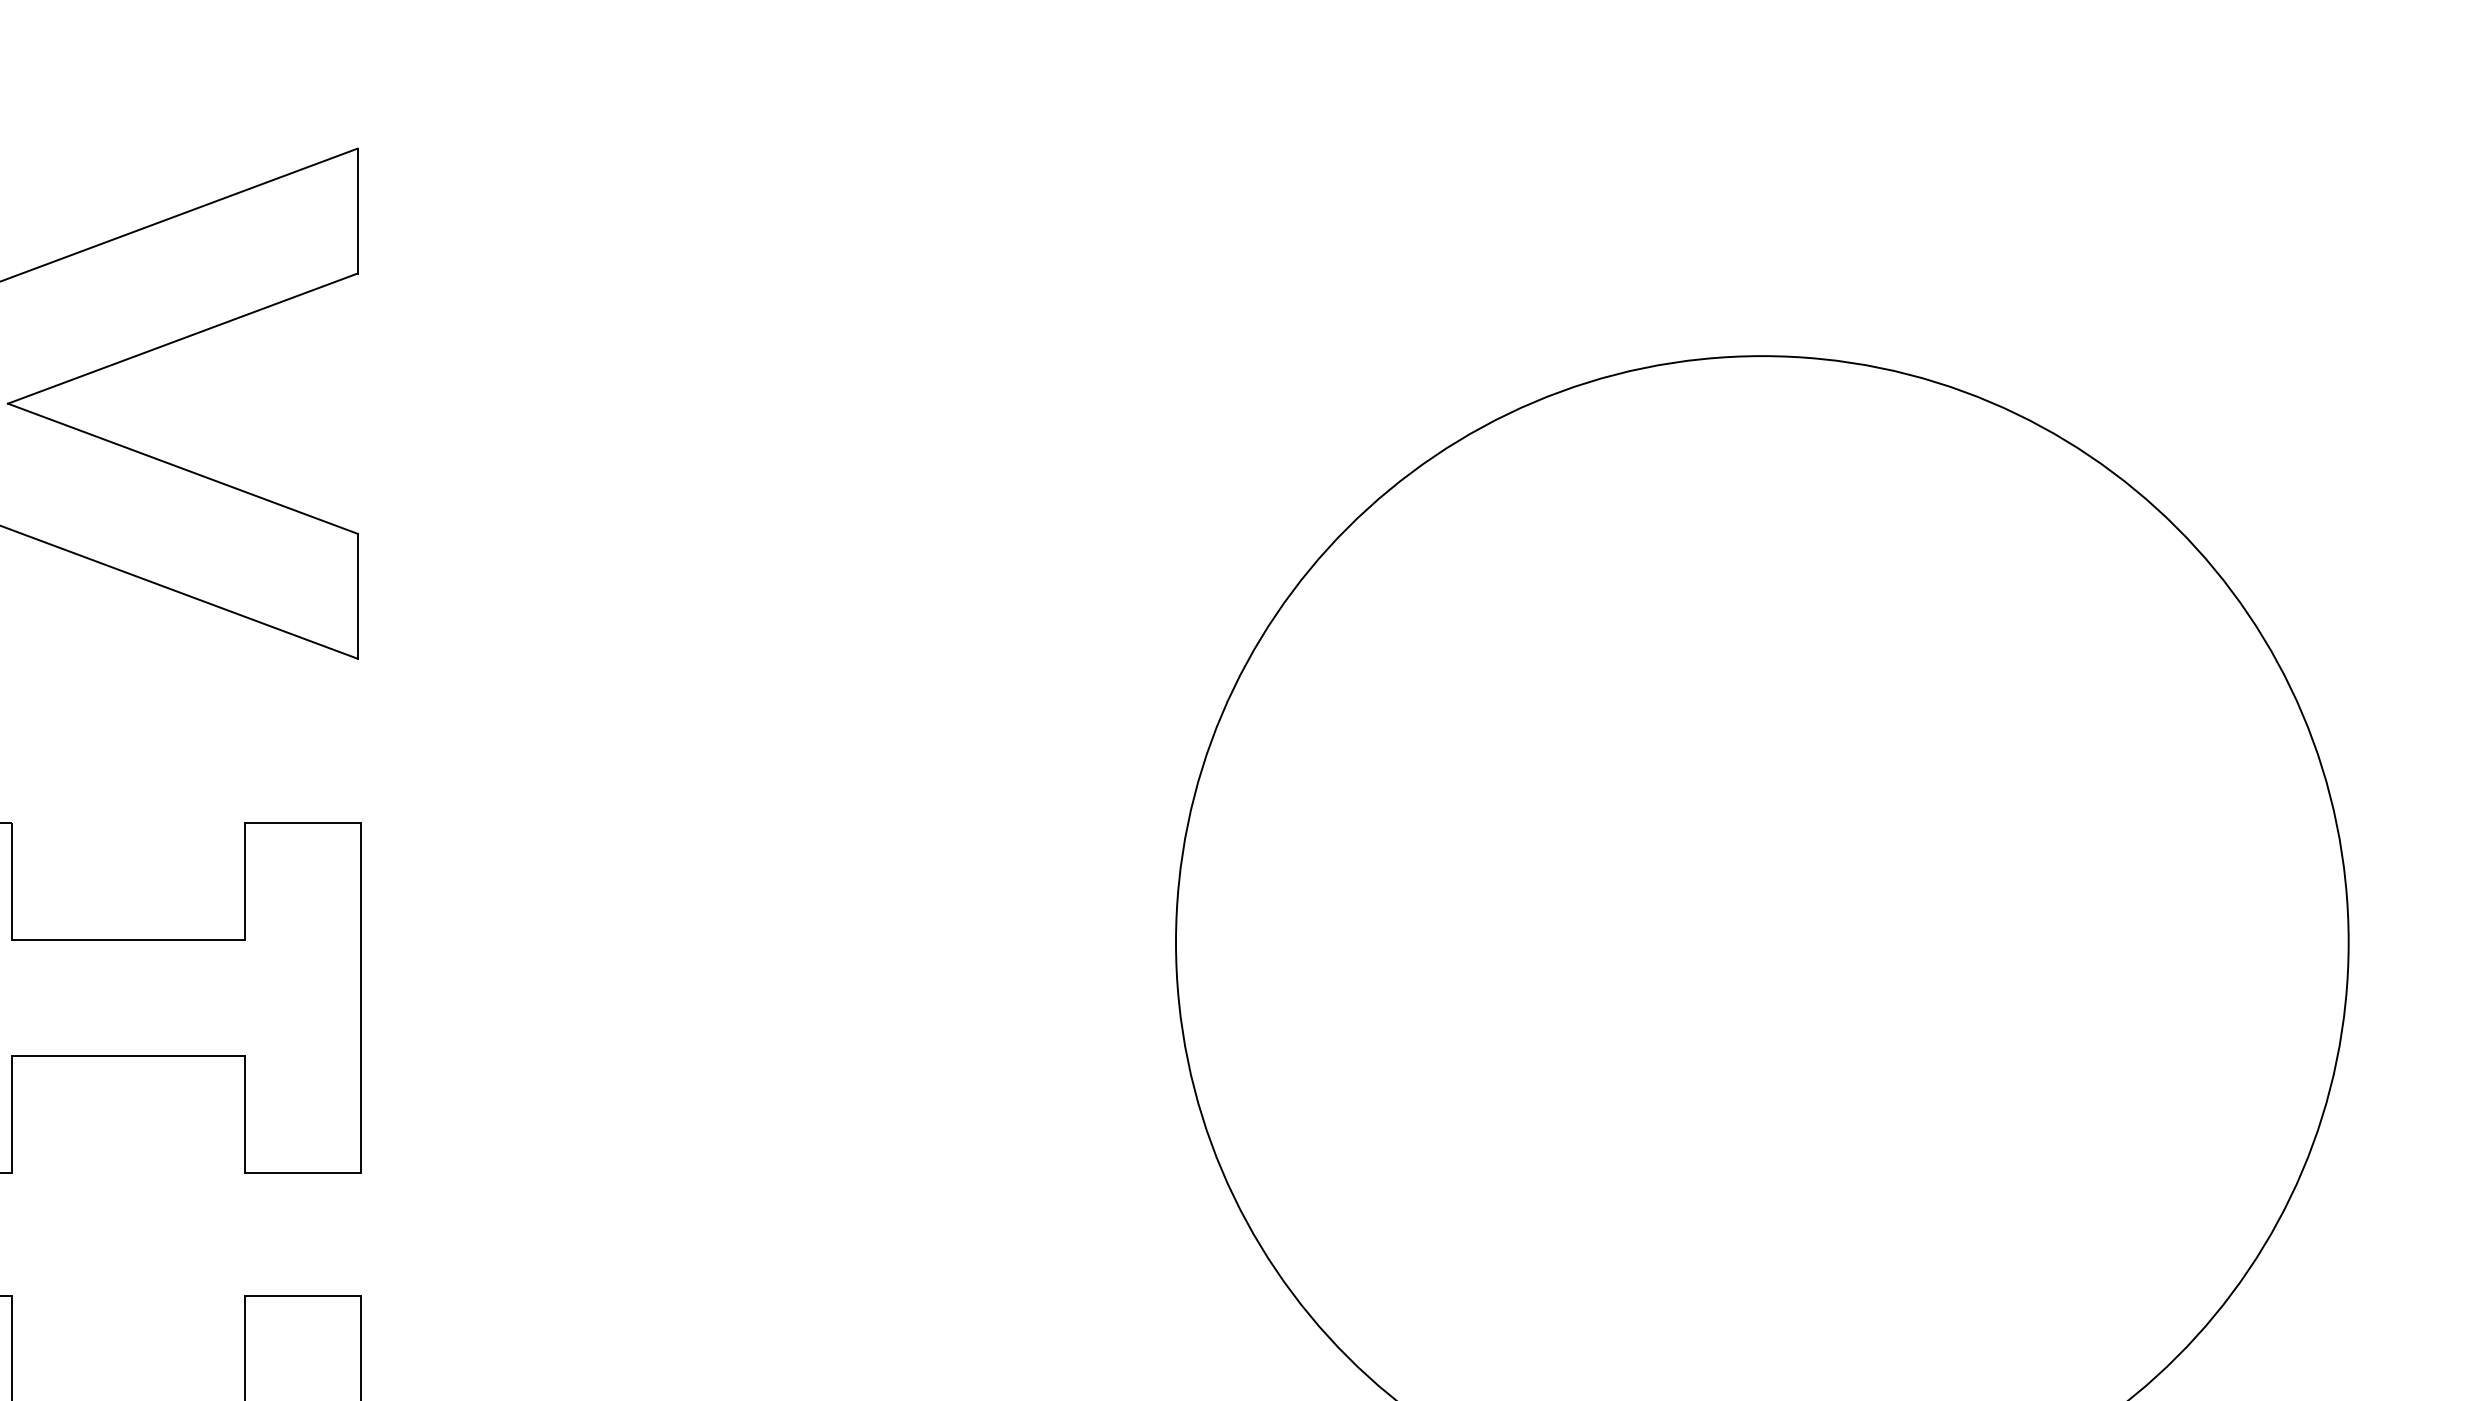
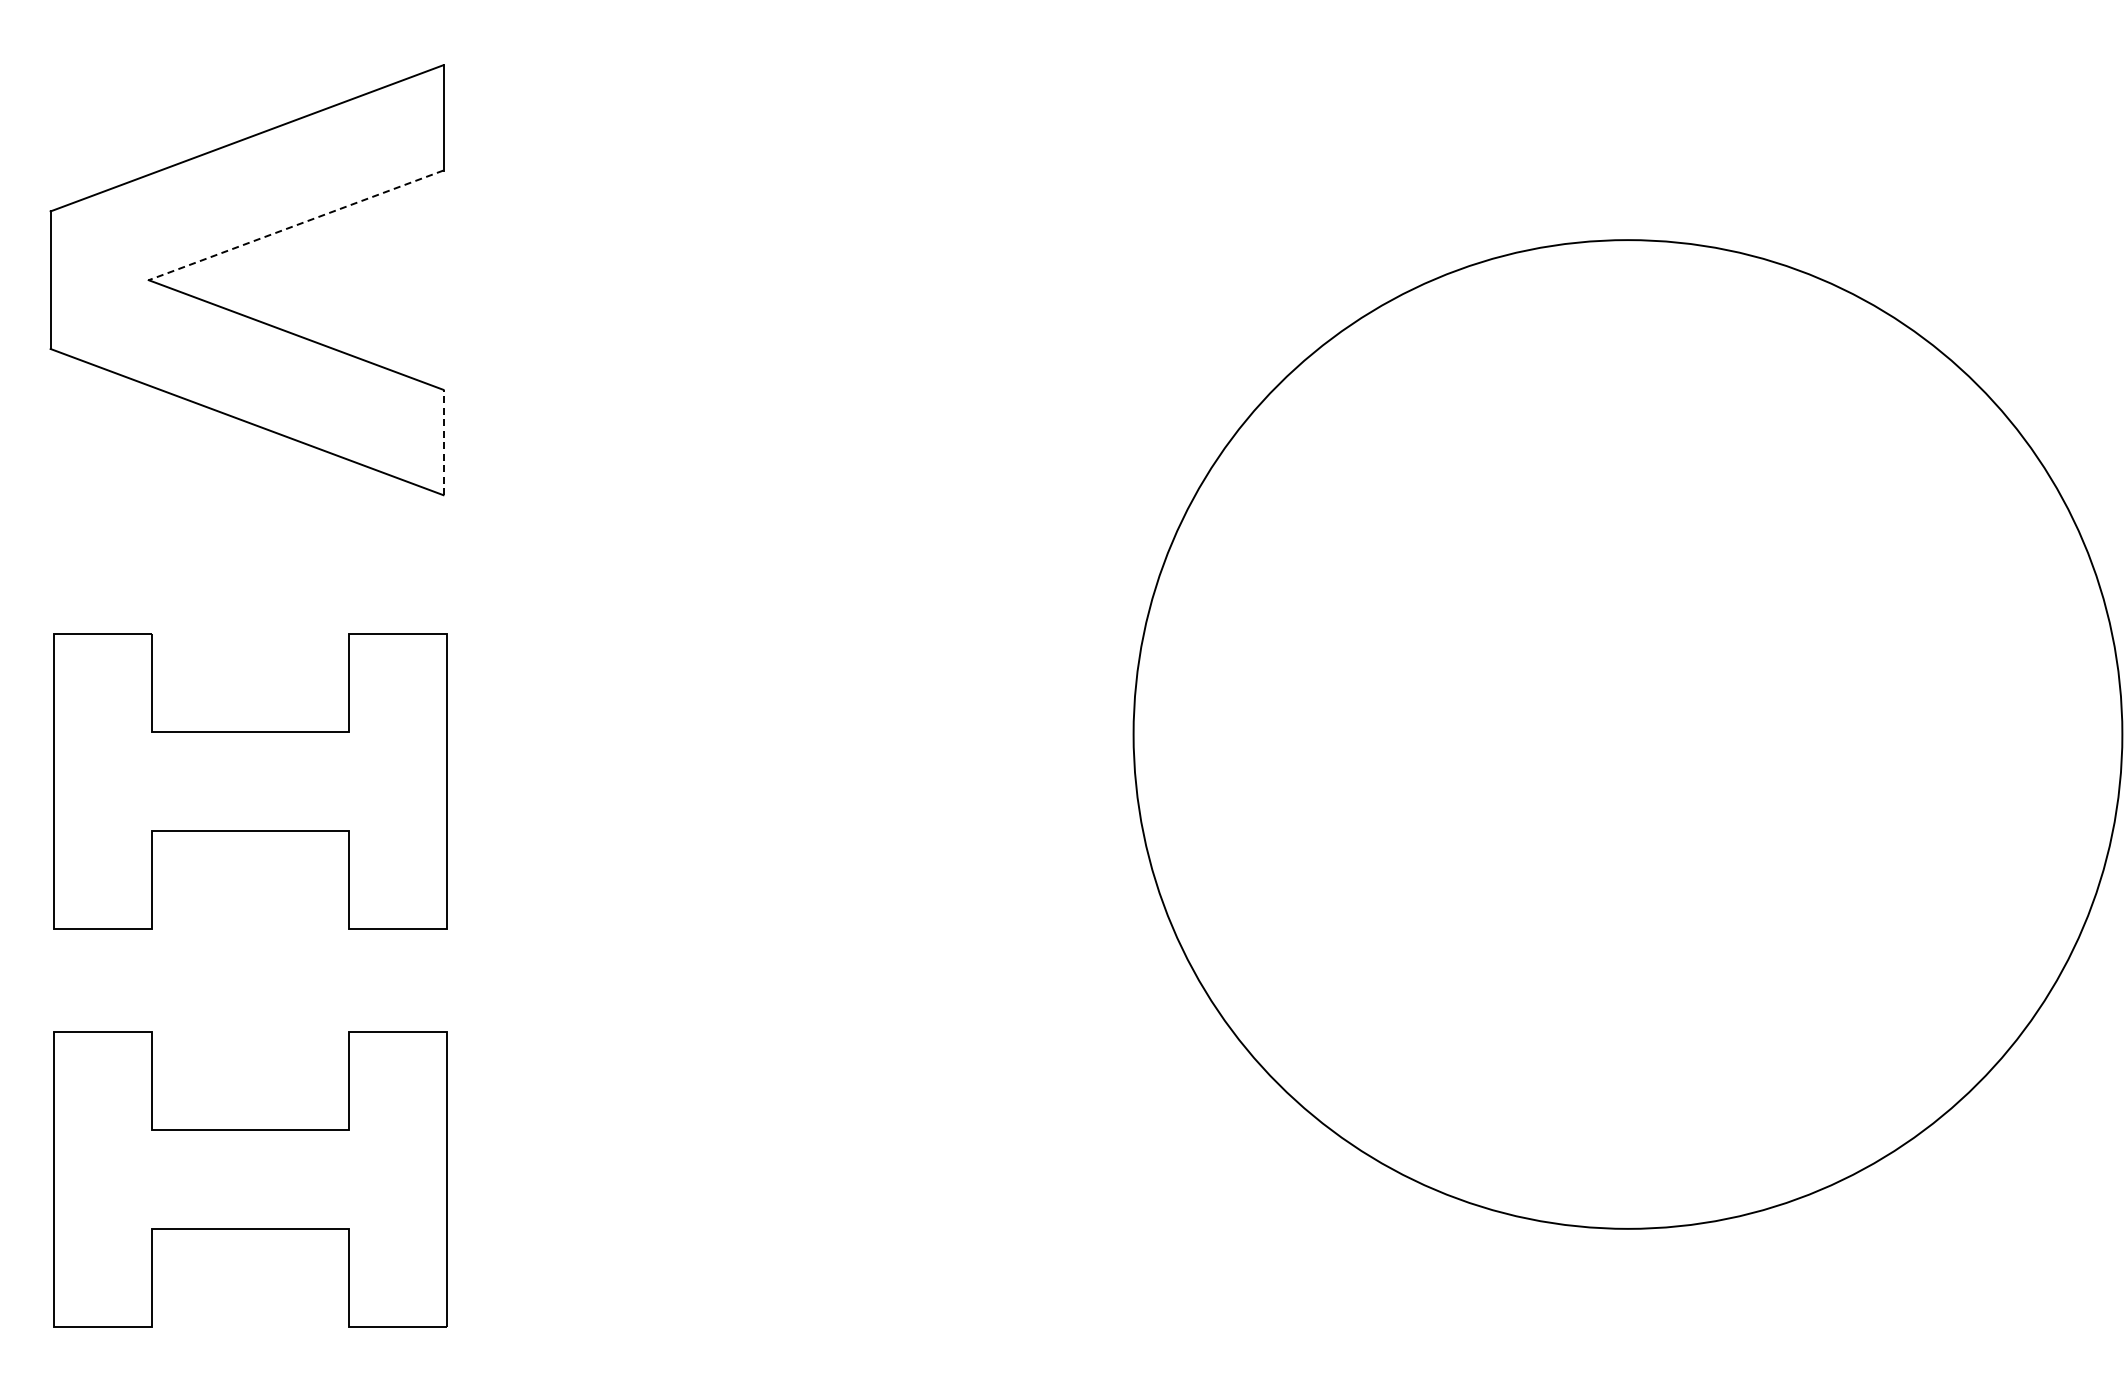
line: (182, 338) -> (295, 225), solid -> dashed
line: (357, 596) -> (443, 442), solid -> dashed

